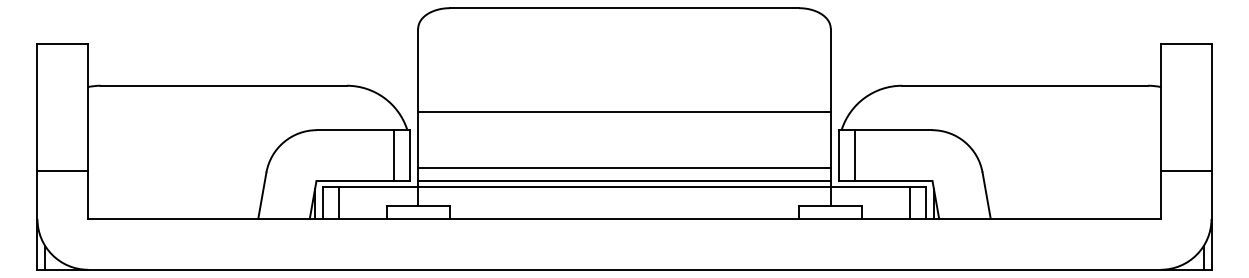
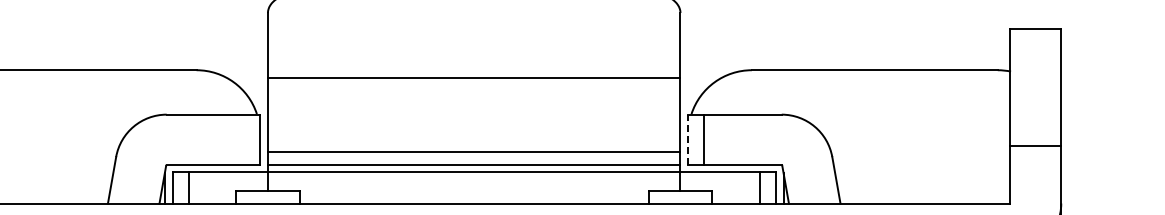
line: (624, 112) -> (474, 77), moved
line: (394, 155) -> (244, 139), removed
line: (838, 155) -> (688, 139), solid -> dashed
line: (1185, 171) -> (1035, 145), moved

